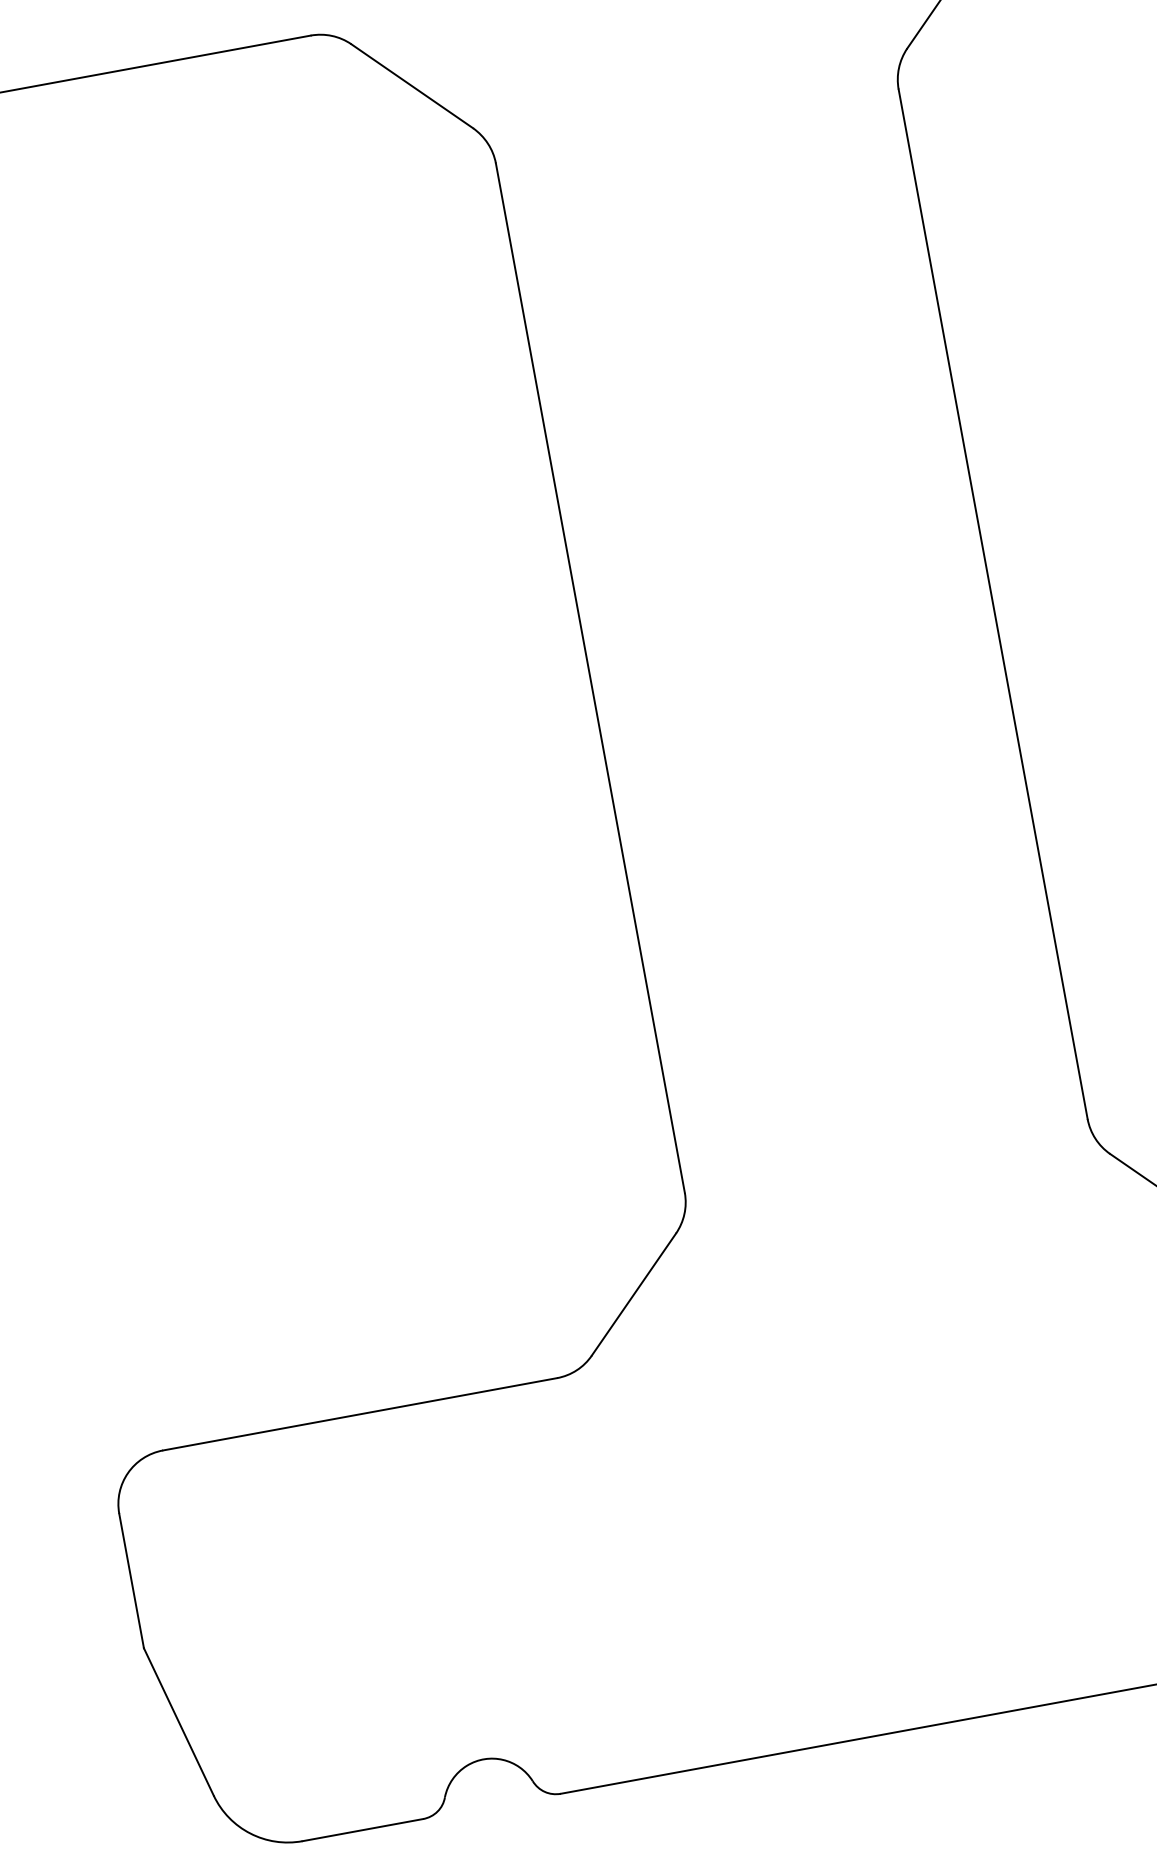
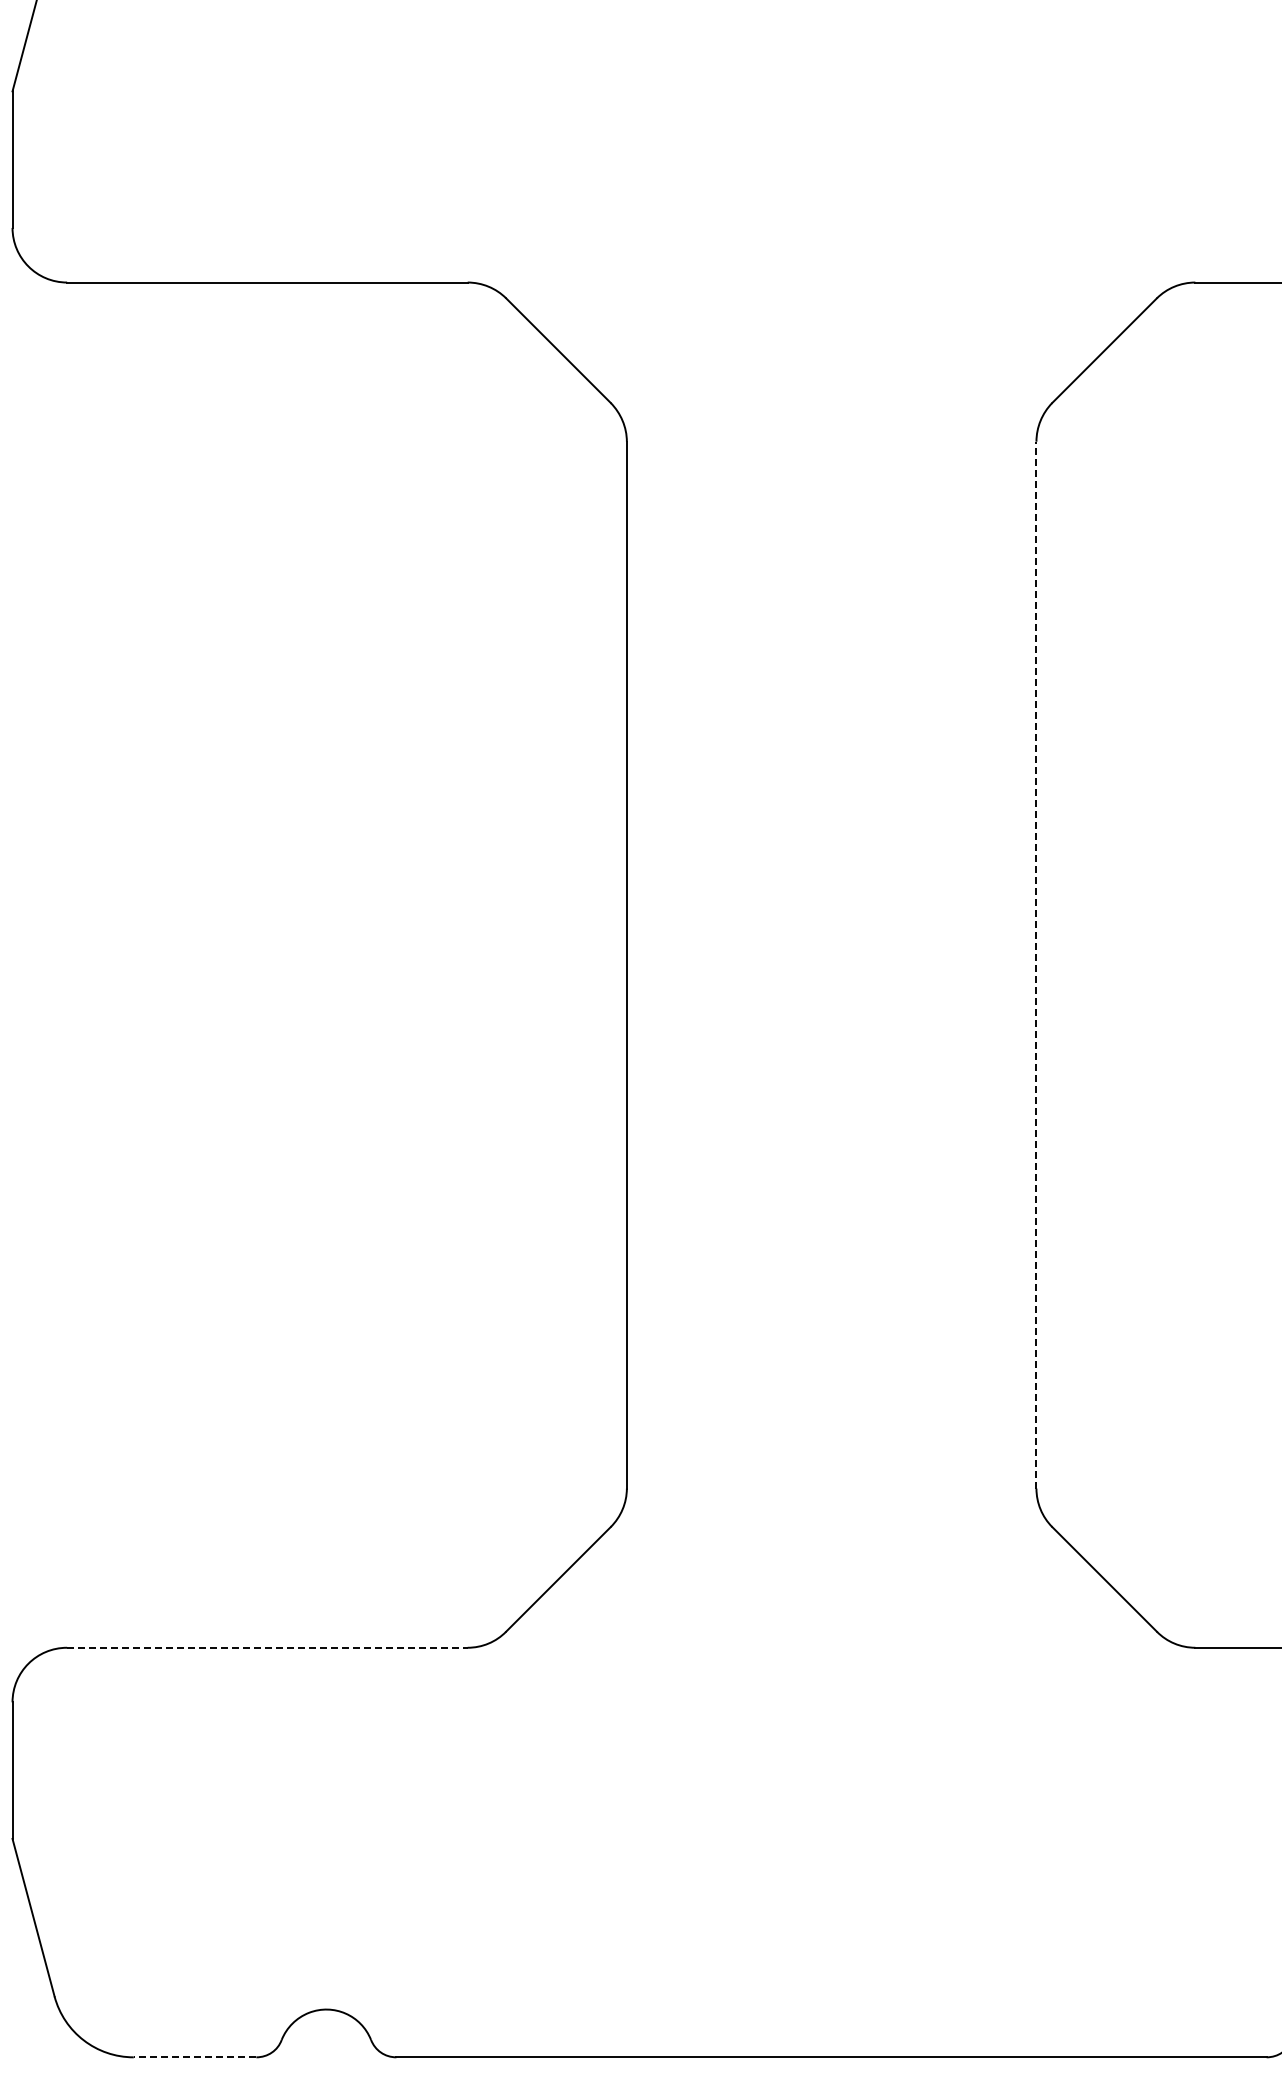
line: (993, 603) -> (1036, 964), solid -> dashed
line: (360, 1414) -> (267, 1647), solid -> dashed
line: (362, 1830) -> (194, 2057), solid -> dashed

